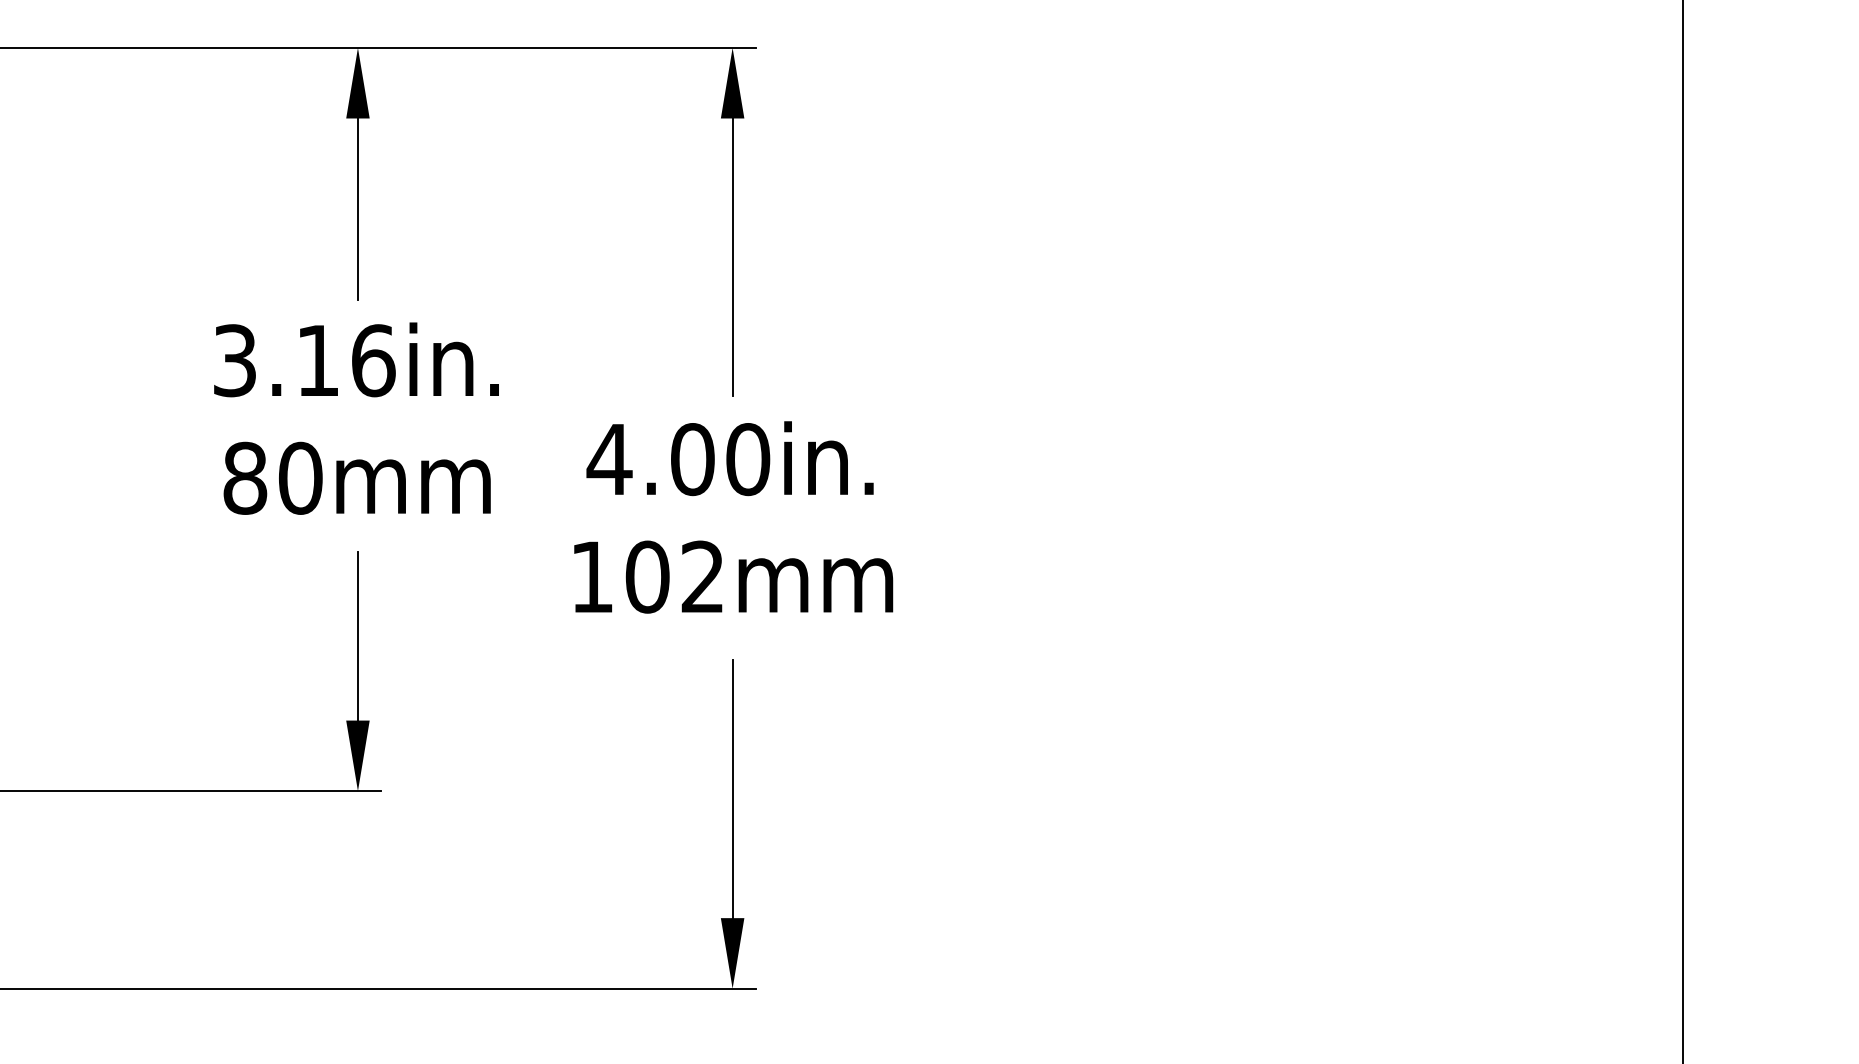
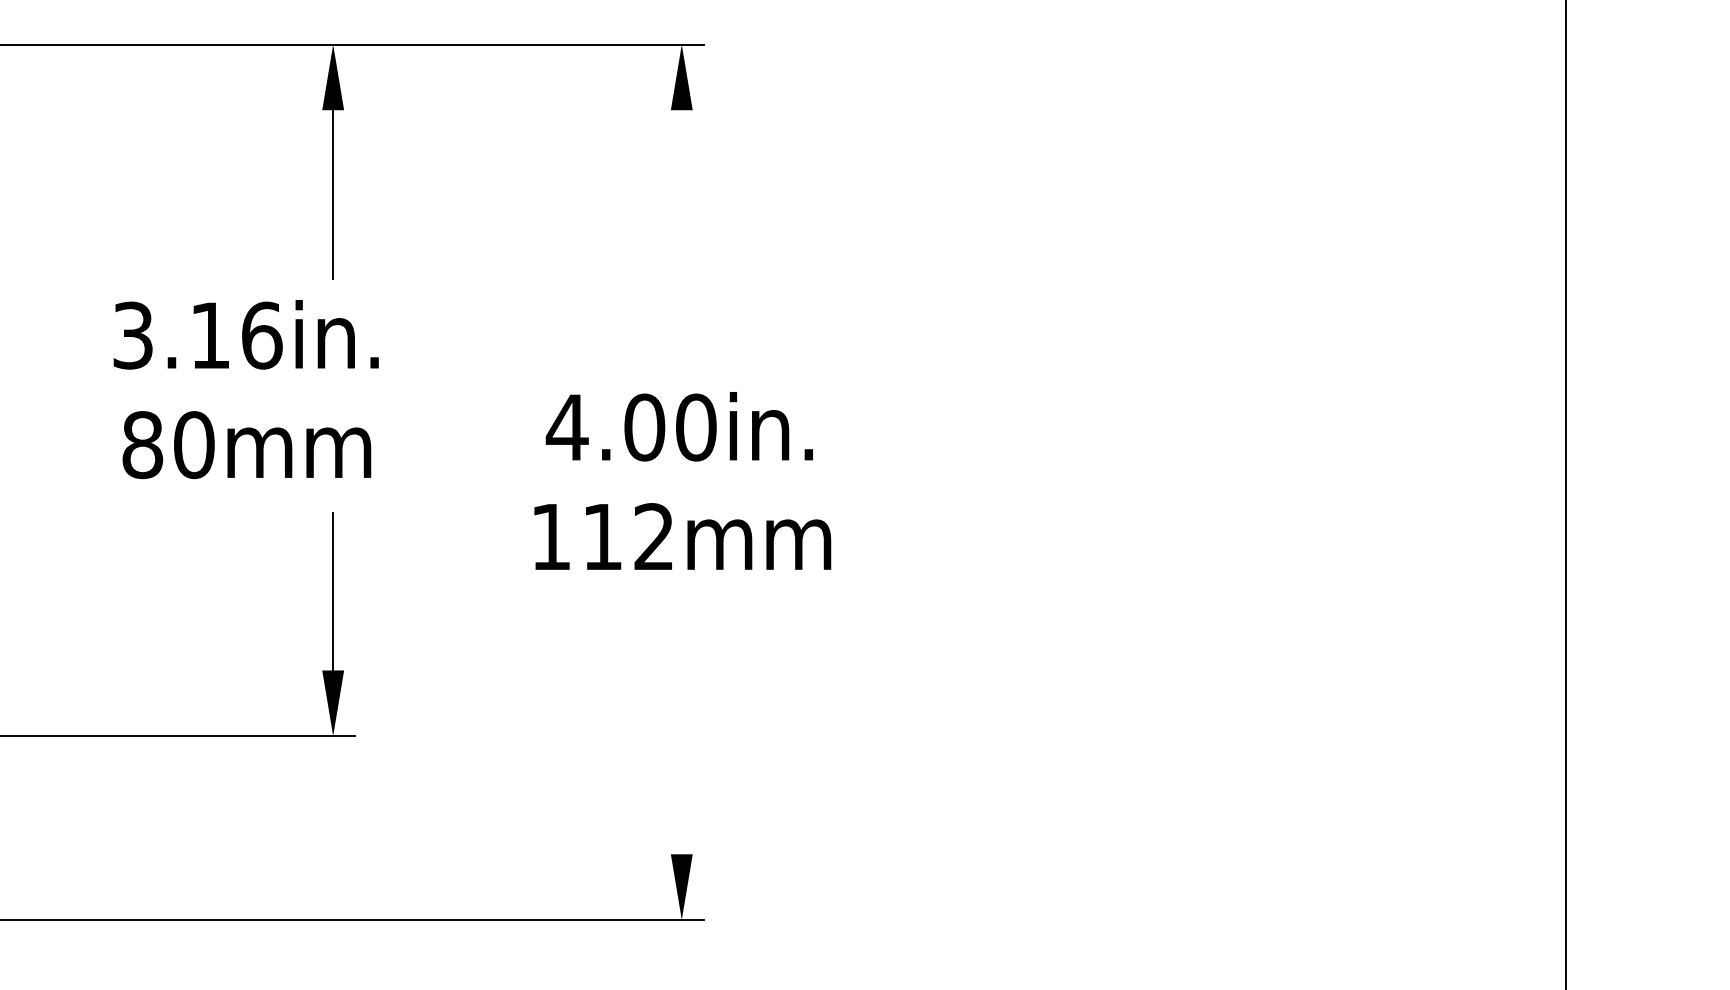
line: (732, 233) -> (681, 217), removed
text: (356, 418) -> (246, 389), moved
text: (647, 576) -> (602, 536), 102mm -> 112mm
line: (732, 812) -> (681, 756), removed

